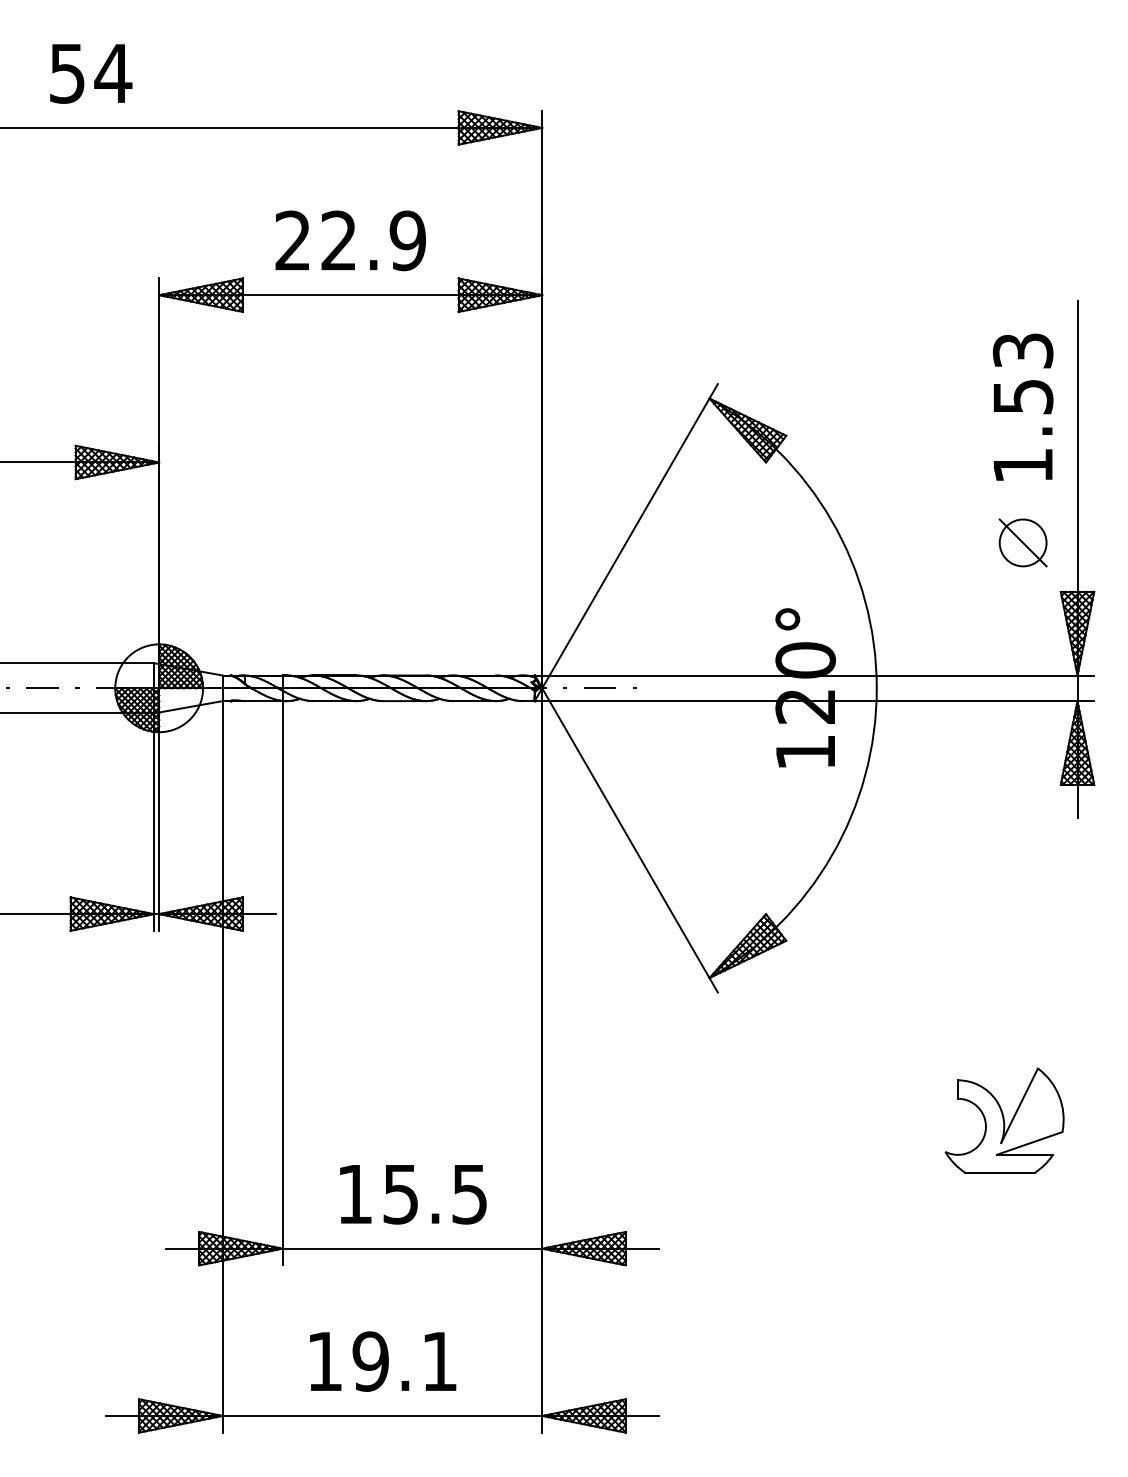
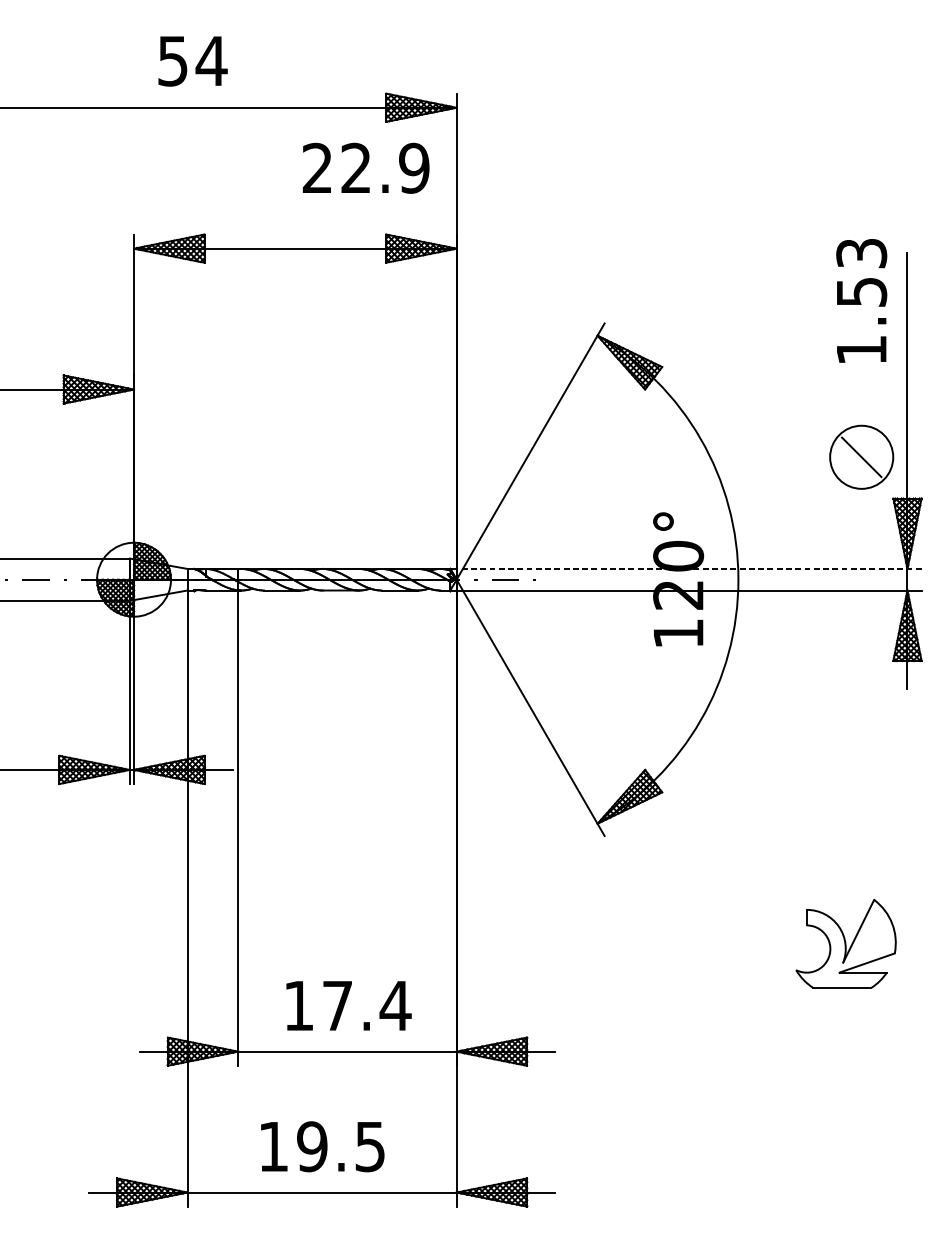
text: (91, 73) -> (193, 61), moved
text: (350, 240) -> (365, 168), moved
text: (1022, 406) -> (861, 300), moved
circle: (1022, 542) -> (861, 456), size x1.6
line: (814, 675) -> (685, 568), solid -> dashed
text: (435, 1194) -> (366, 1006), 15.5 -> 17.4
text: (439, 1361) -> (370, 1146), 19.1 -> 19.5

